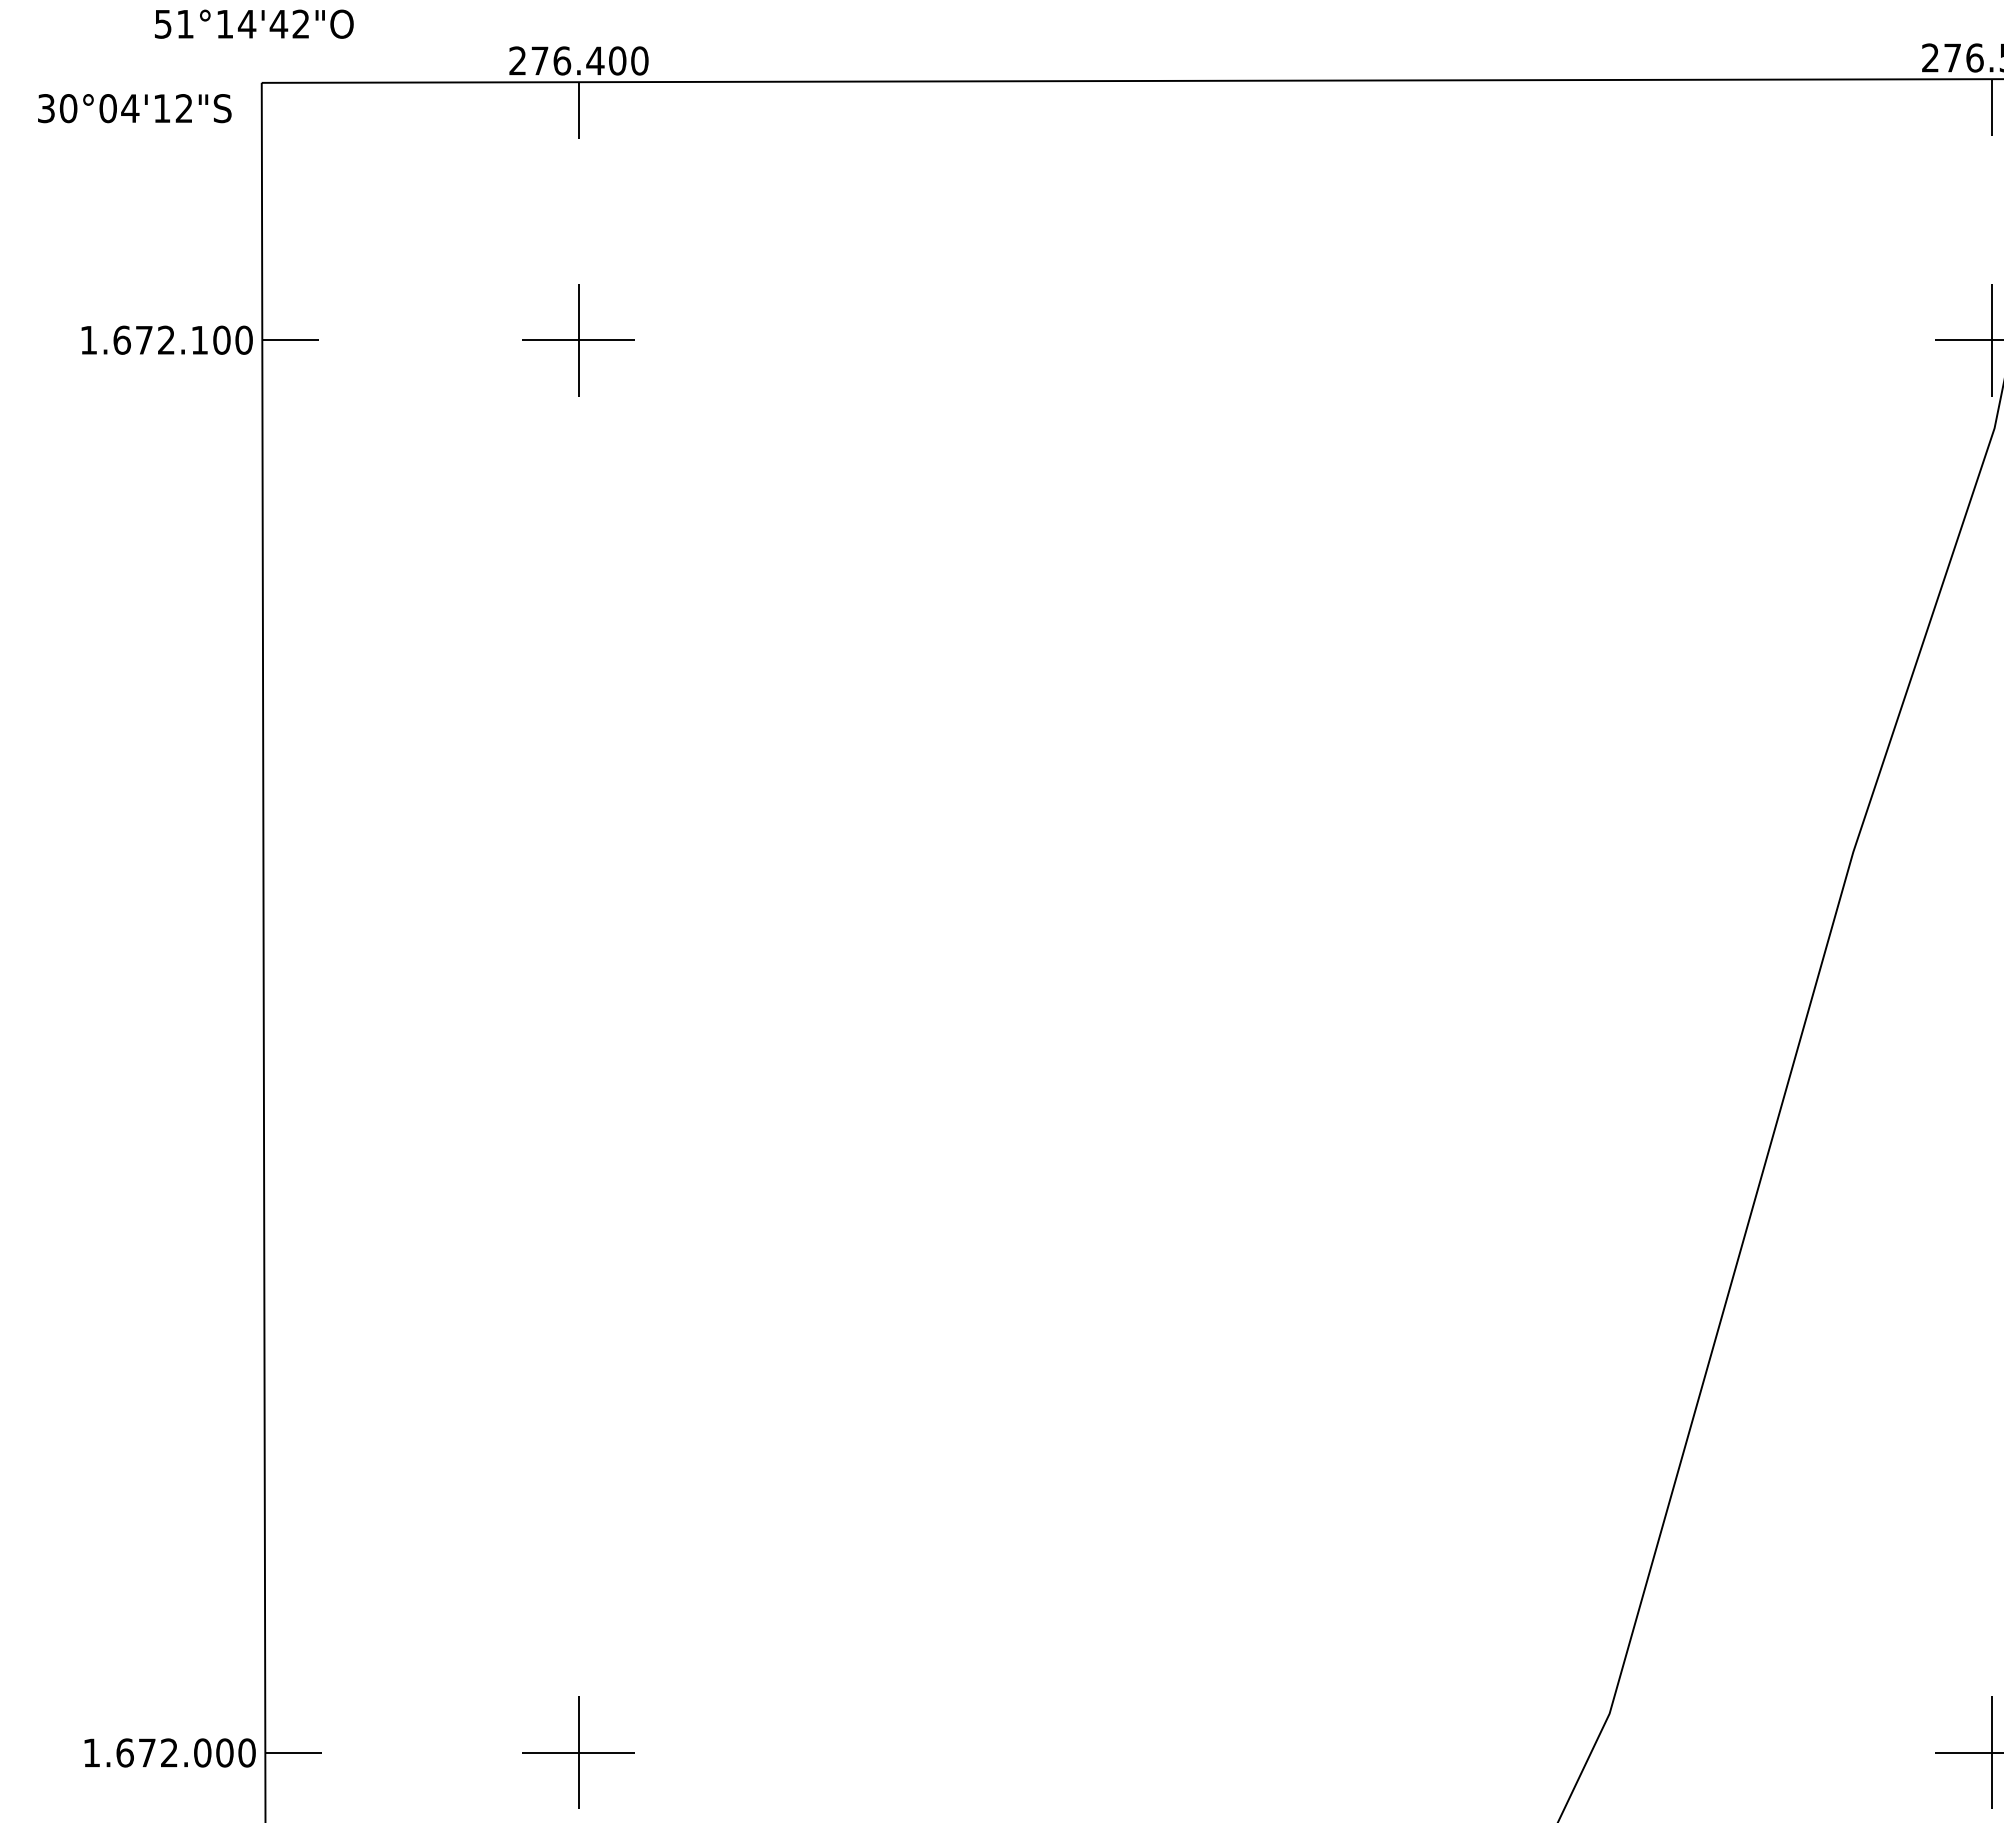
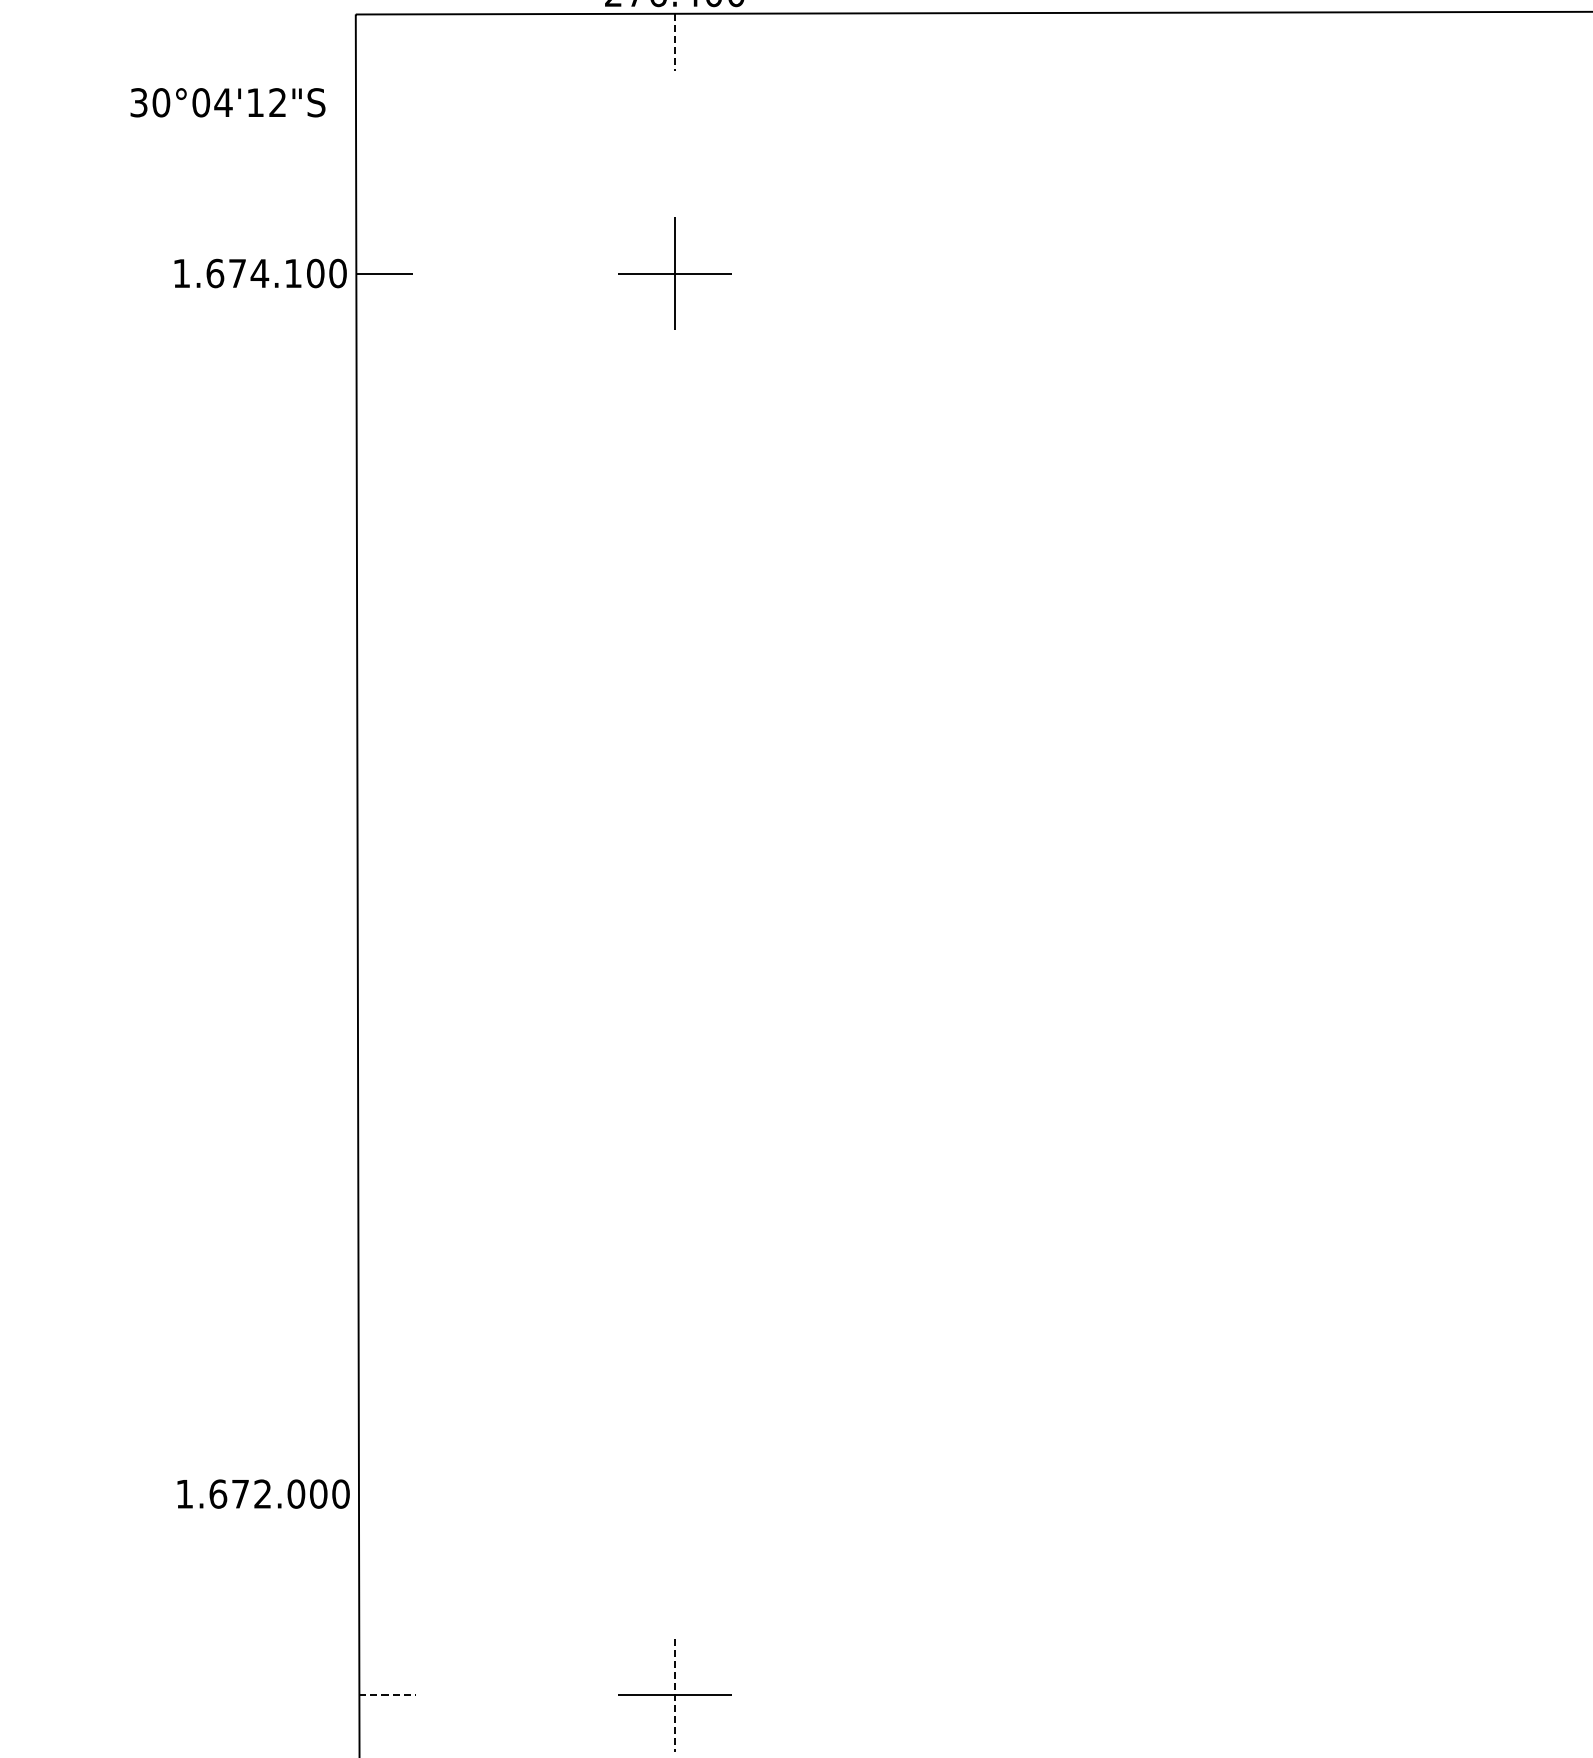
text: (134, 108) -> (227, 102), moved
line: (578, 110) -> (674, 42), solid -> dashed
text: (166, 339) -> (259, 272), 1.672.100 -> 1.674.100
text: (169, 1752) -> (262, 1493), moved
line: (294, 1752) -> (388, 1694), solid -> dashed
line: (578, 1752) -> (674, 1694), solid -> dashed

